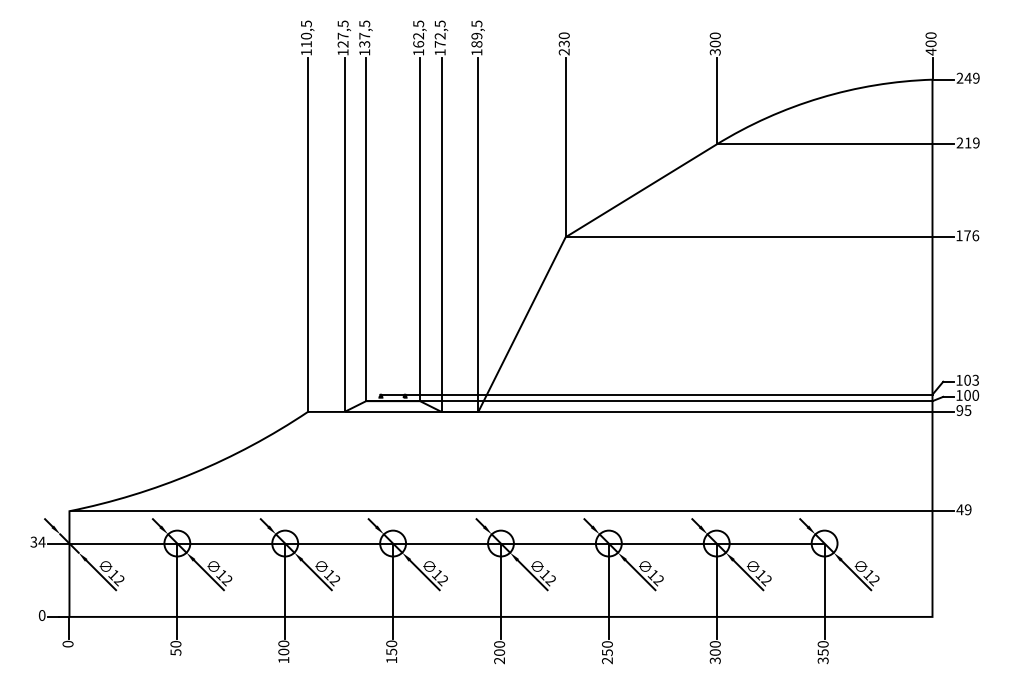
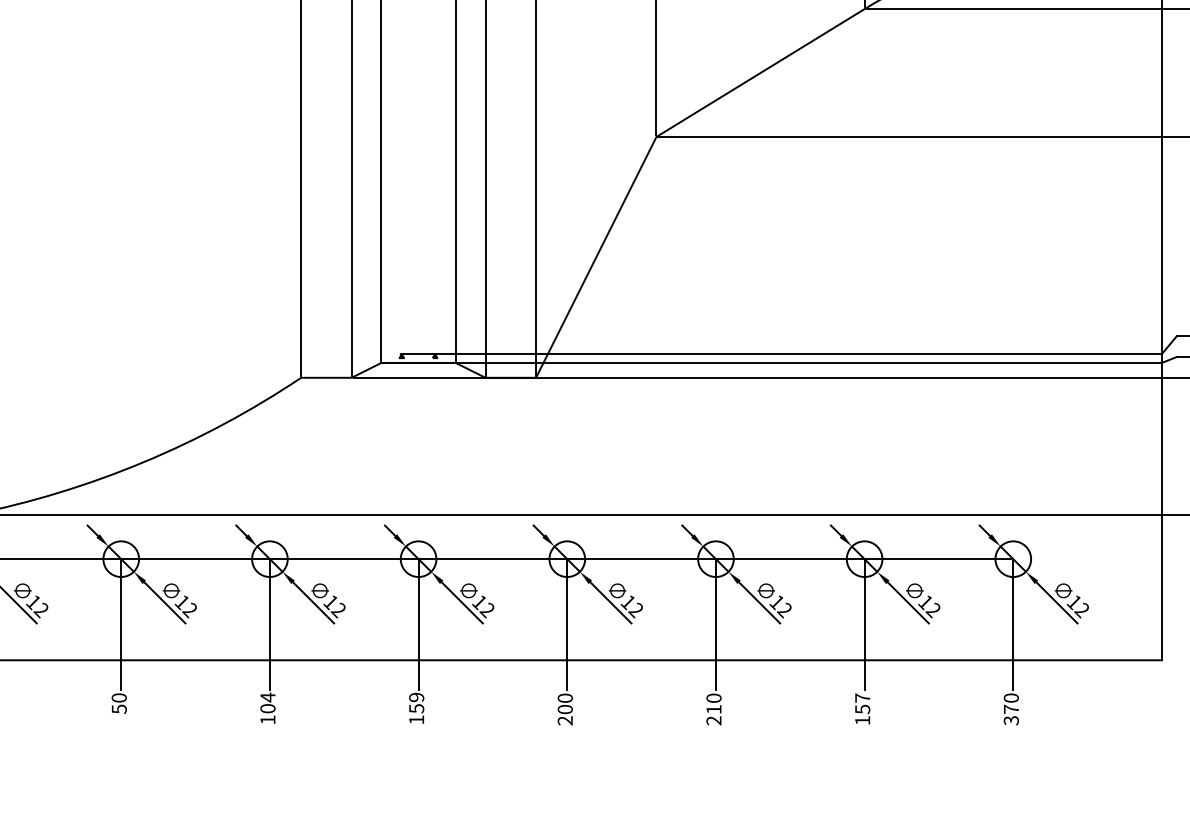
text: (283, 643) -> (267, 696), 100 -> 104
text: (391, 643) -> (416, 696), 150 -> 159
text: (607, 652) -> (714, 709), 250 -> 210
text: (714, 652) -> (861, 709), 300 -> 157
text: (822, 652) -> (1010, 709), 350 -> 370

